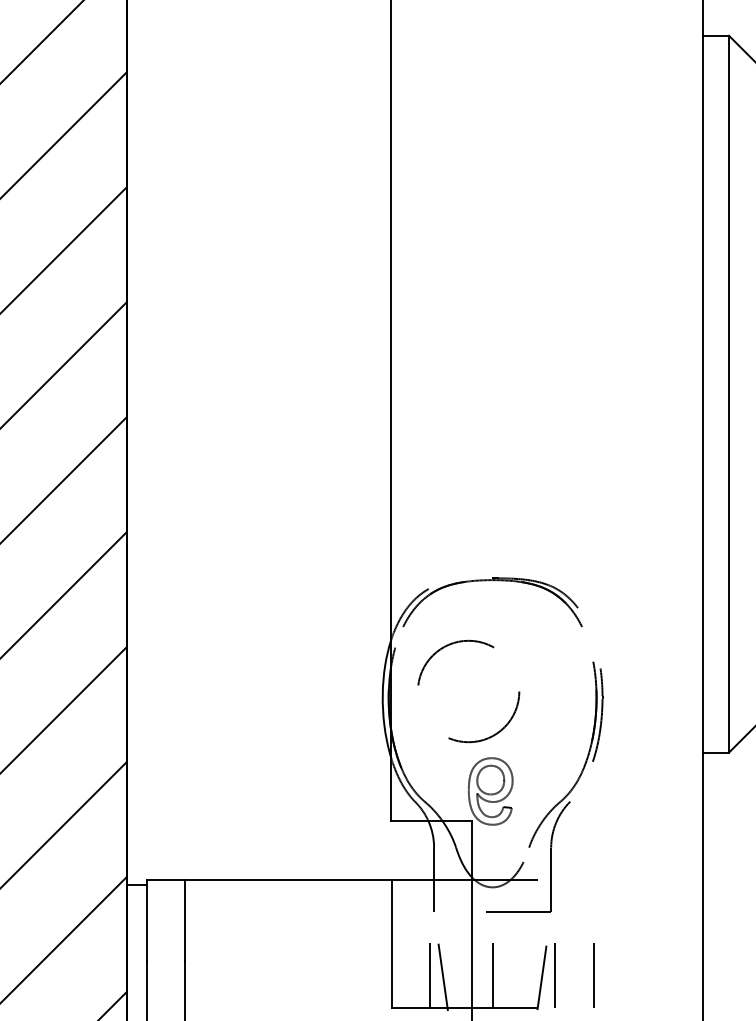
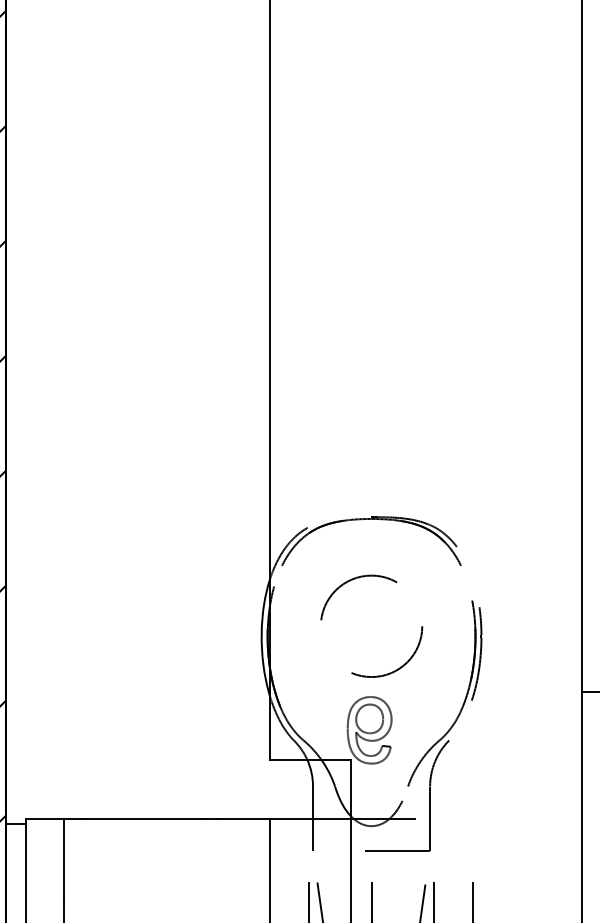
circle: (468, 691) -> (371, 626), moved

